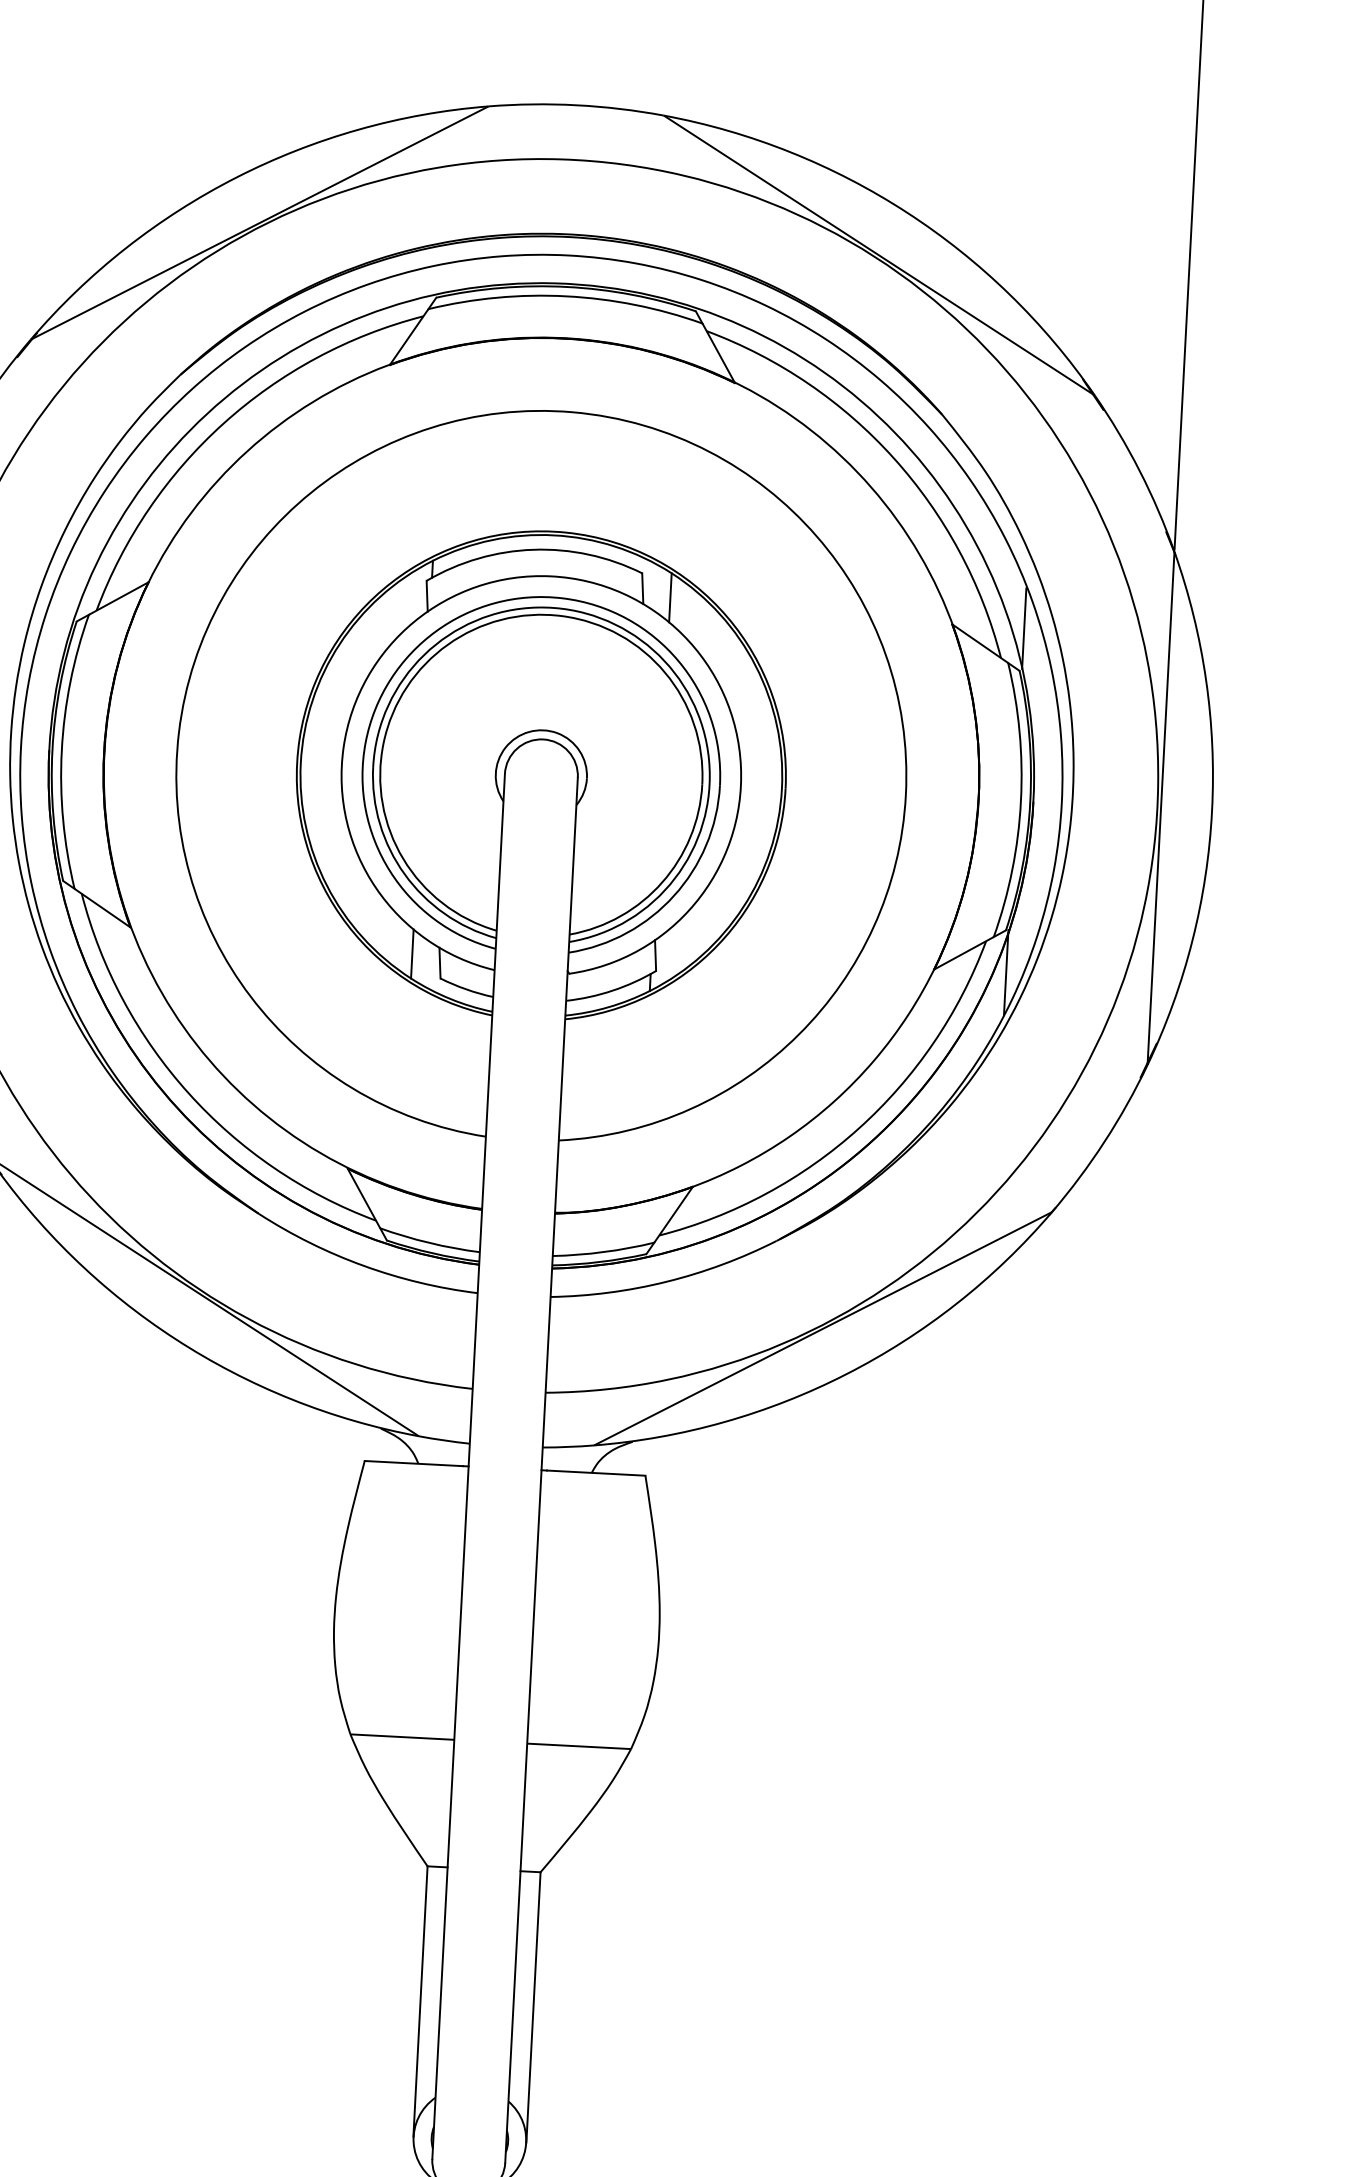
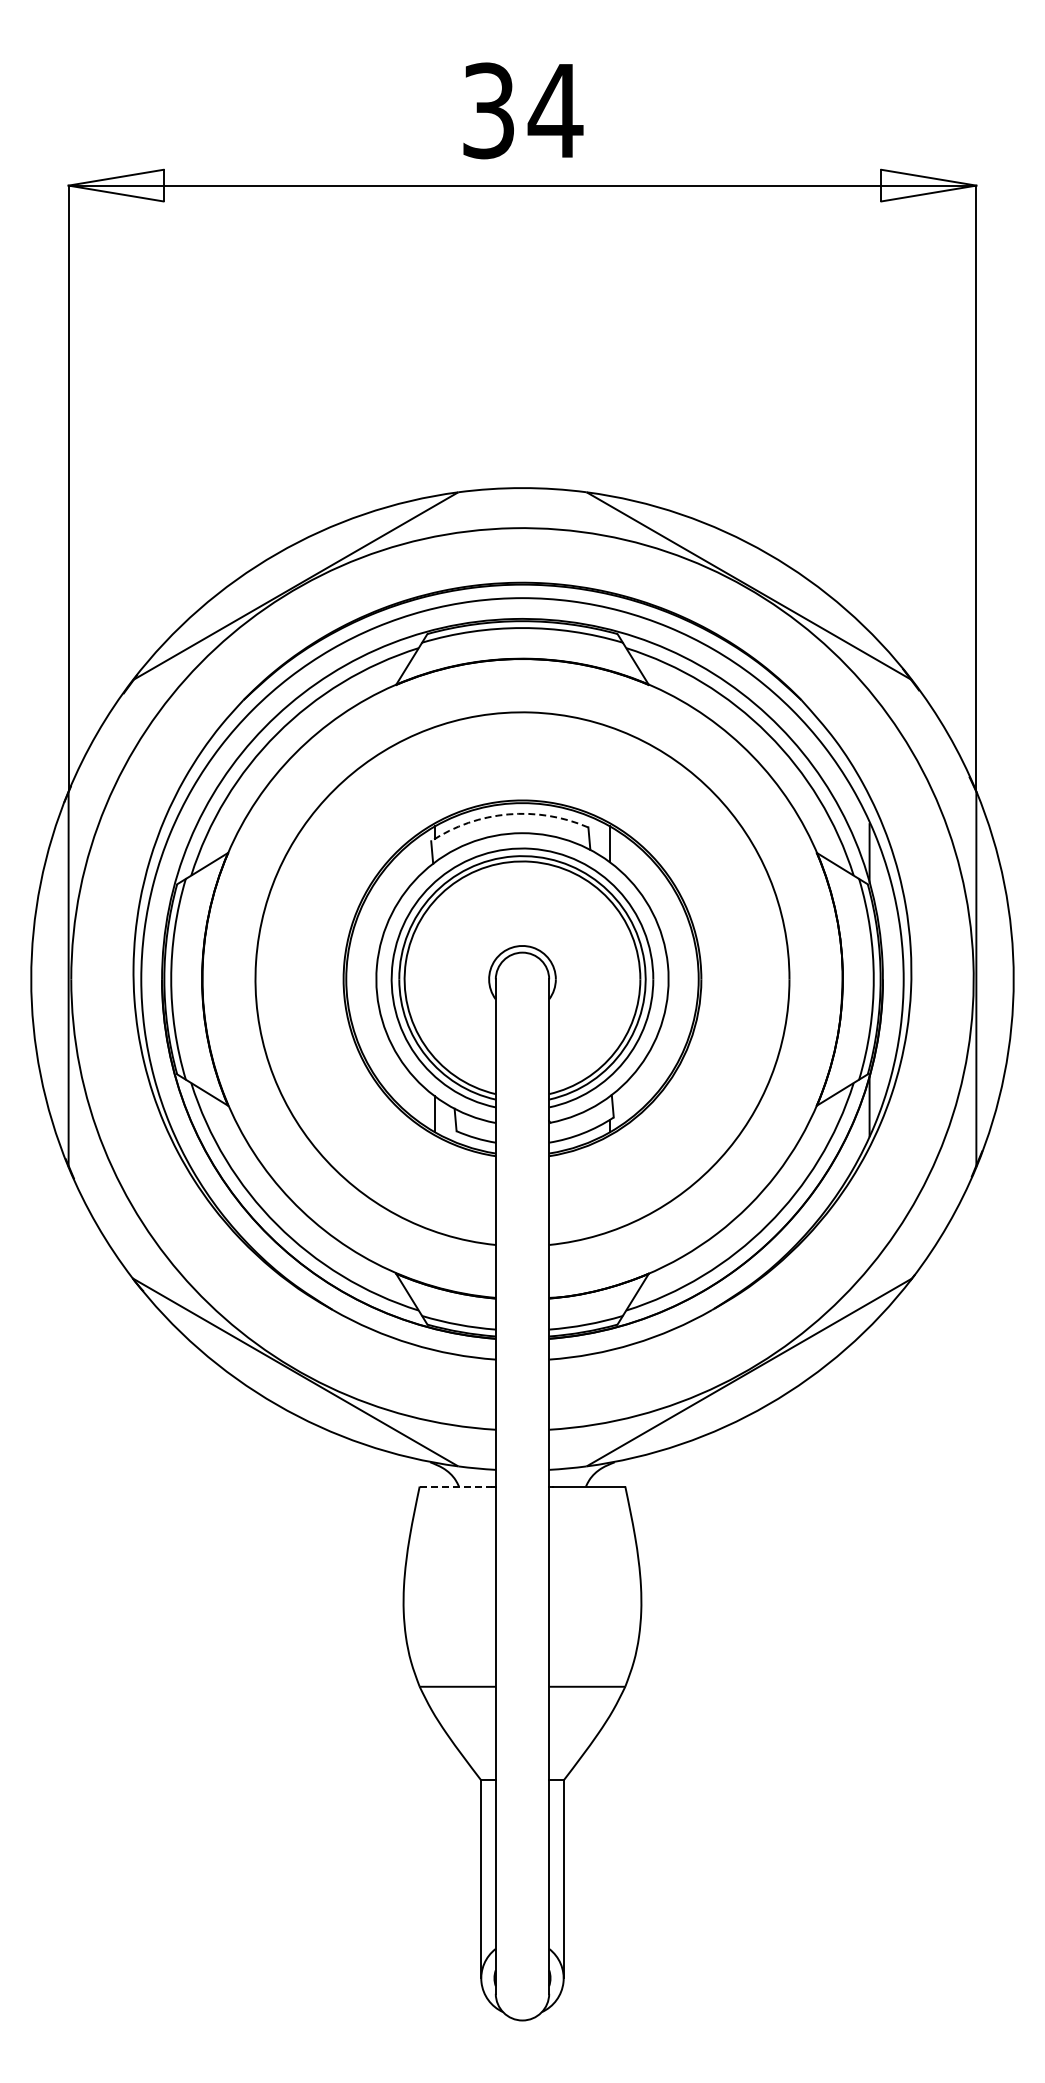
arc: (534, 549) -> (508, 814), solid -> dashed
line: (414, 1463) -> (456, 1486), solid -> dashed

